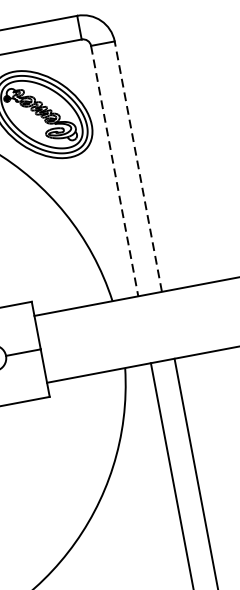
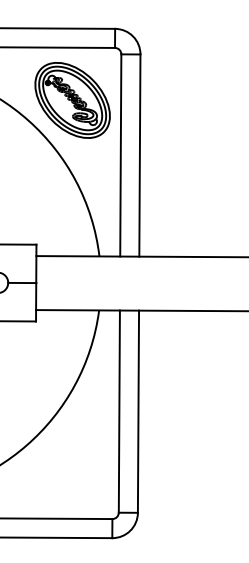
line: (137, 166) -> (139, 155), dashed -> solid
line: (114, 171) -> (120, 155), dashed -> solid

